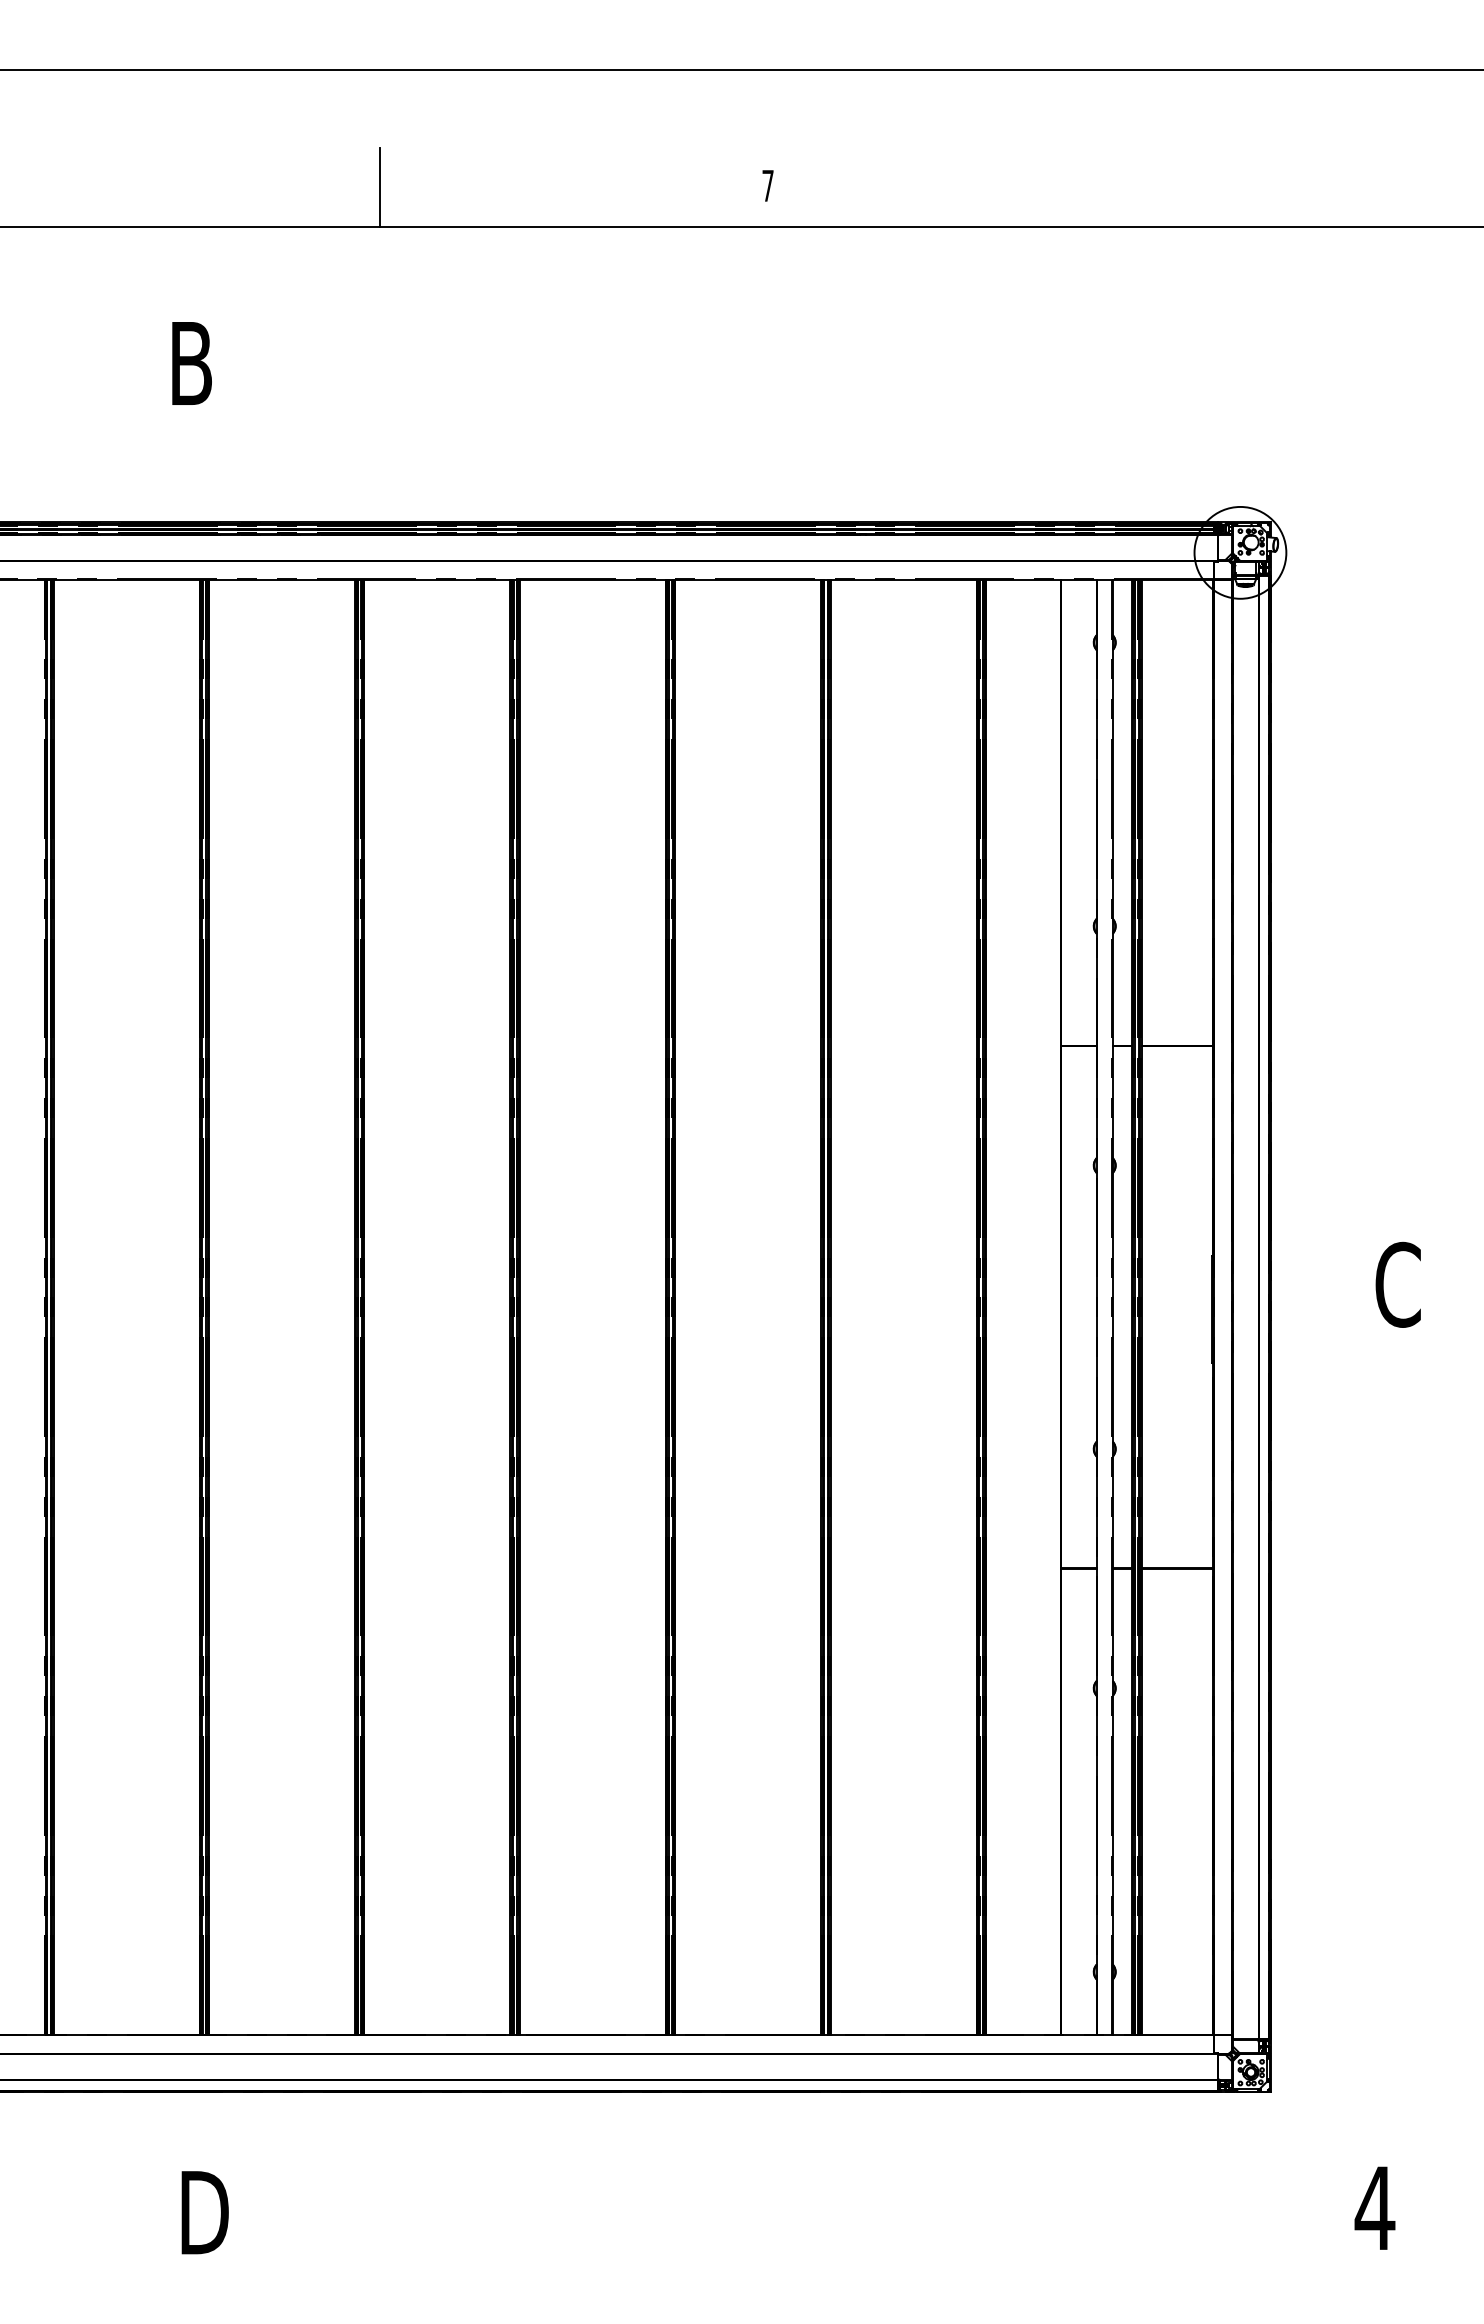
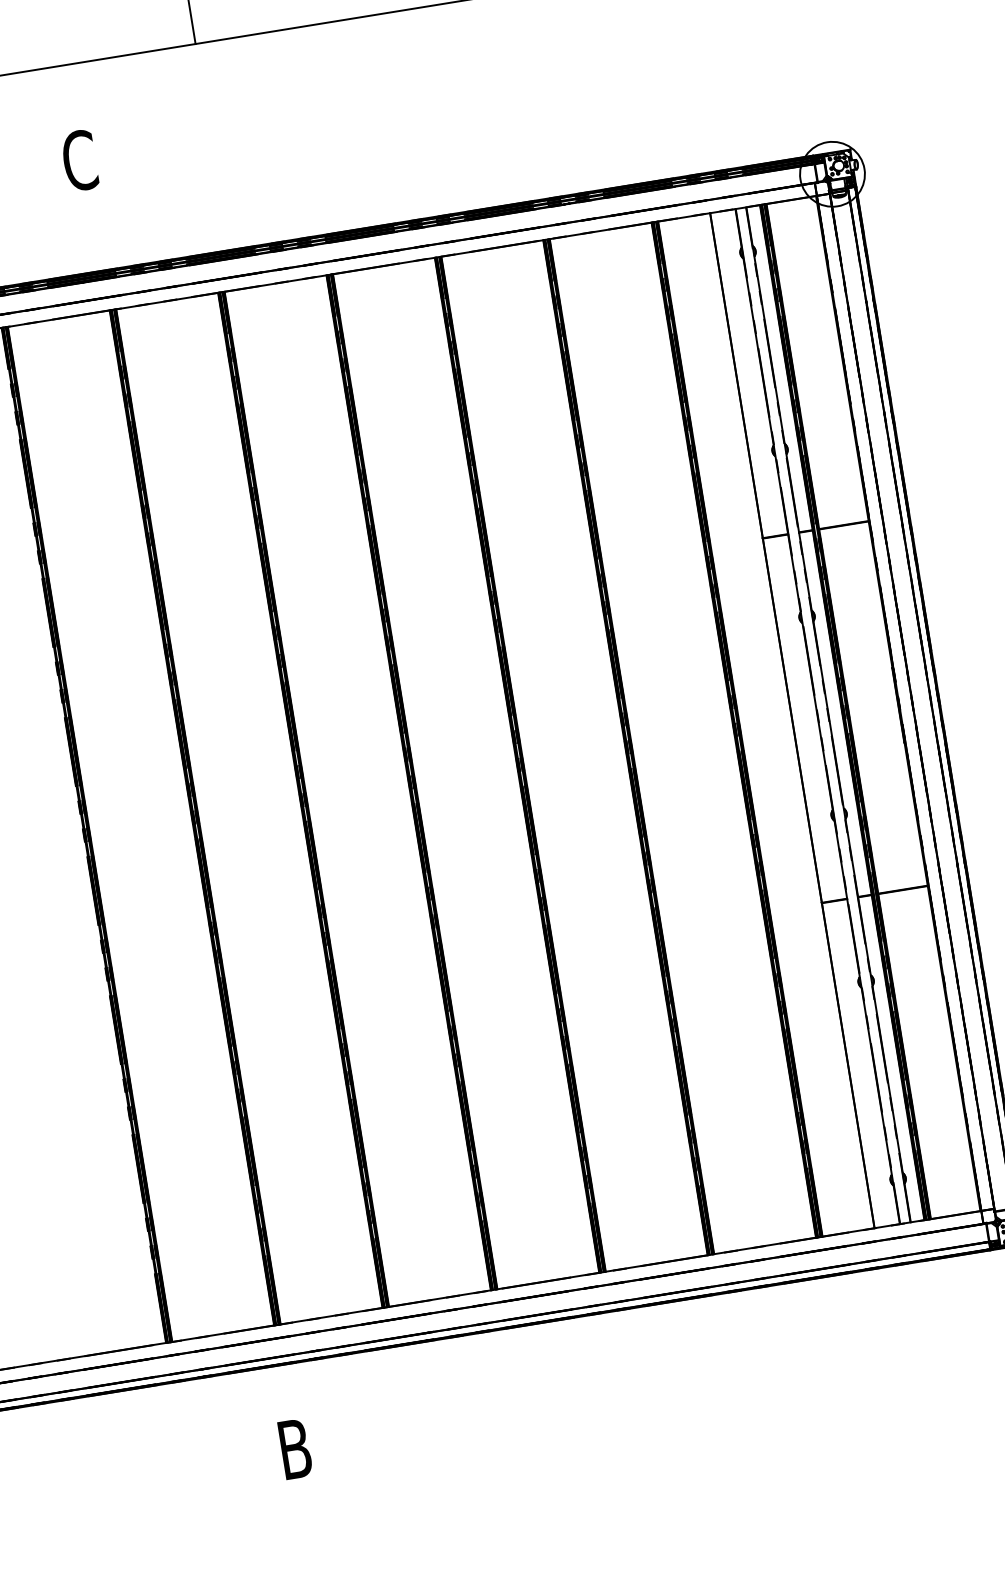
text: (191, 363) -> (79, 160), B -> C
text: (208, 2212) -> (300, 1448), D -> B

